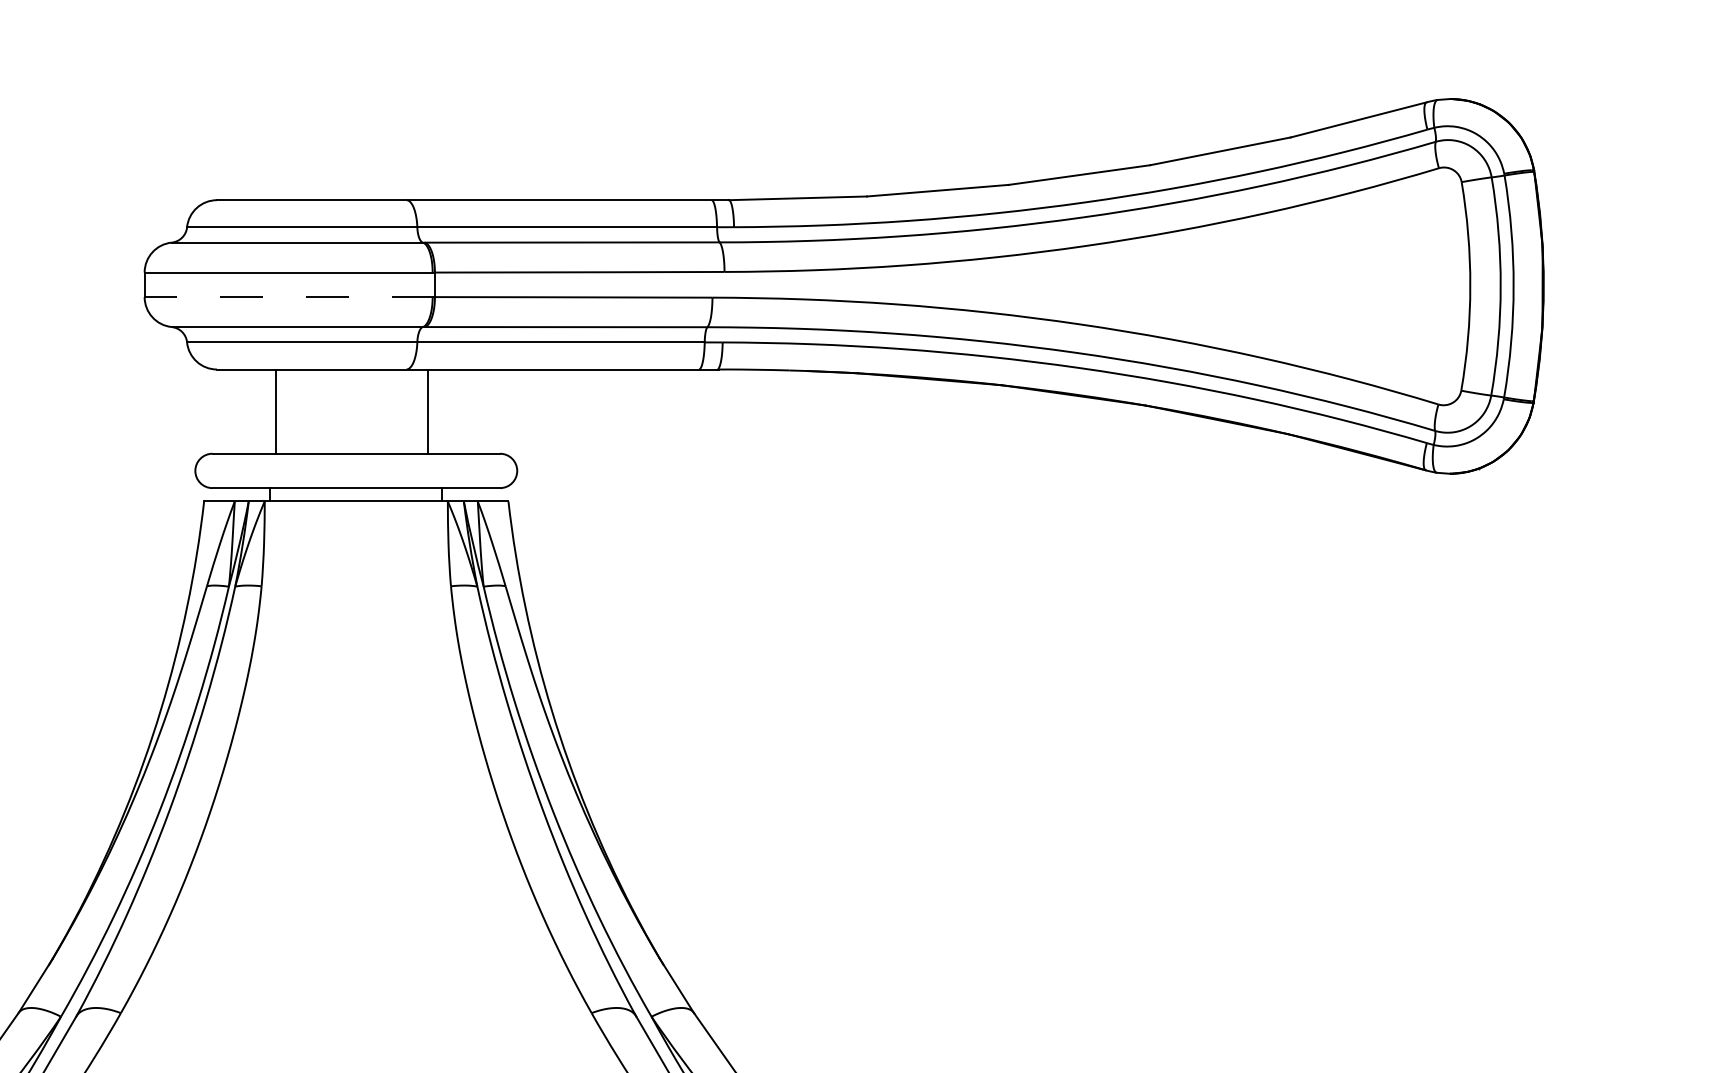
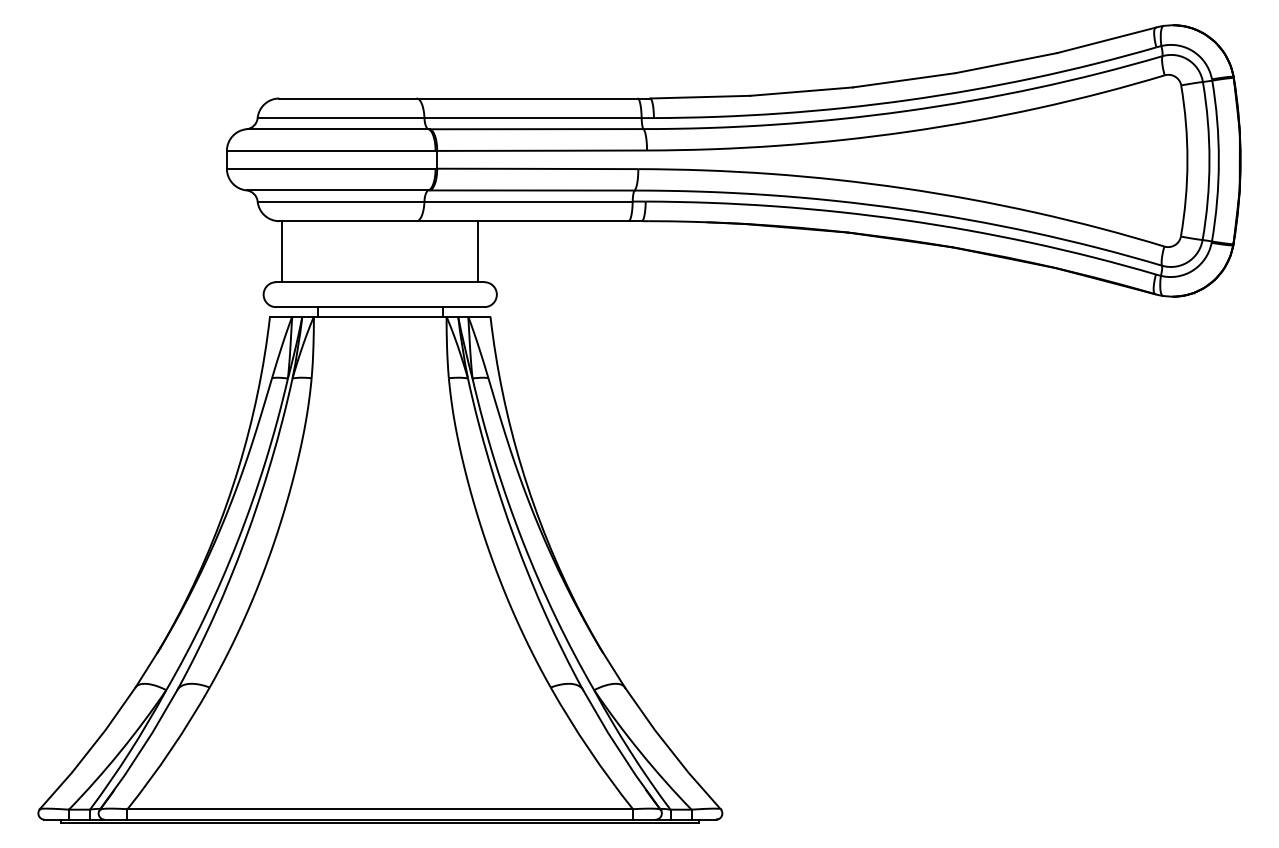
line: (289, 296) -> (331, 168), dashed -> solid
line: (276, 411) -> (282, 251), moved
line: (428, 411) -> (478, 251), moved

